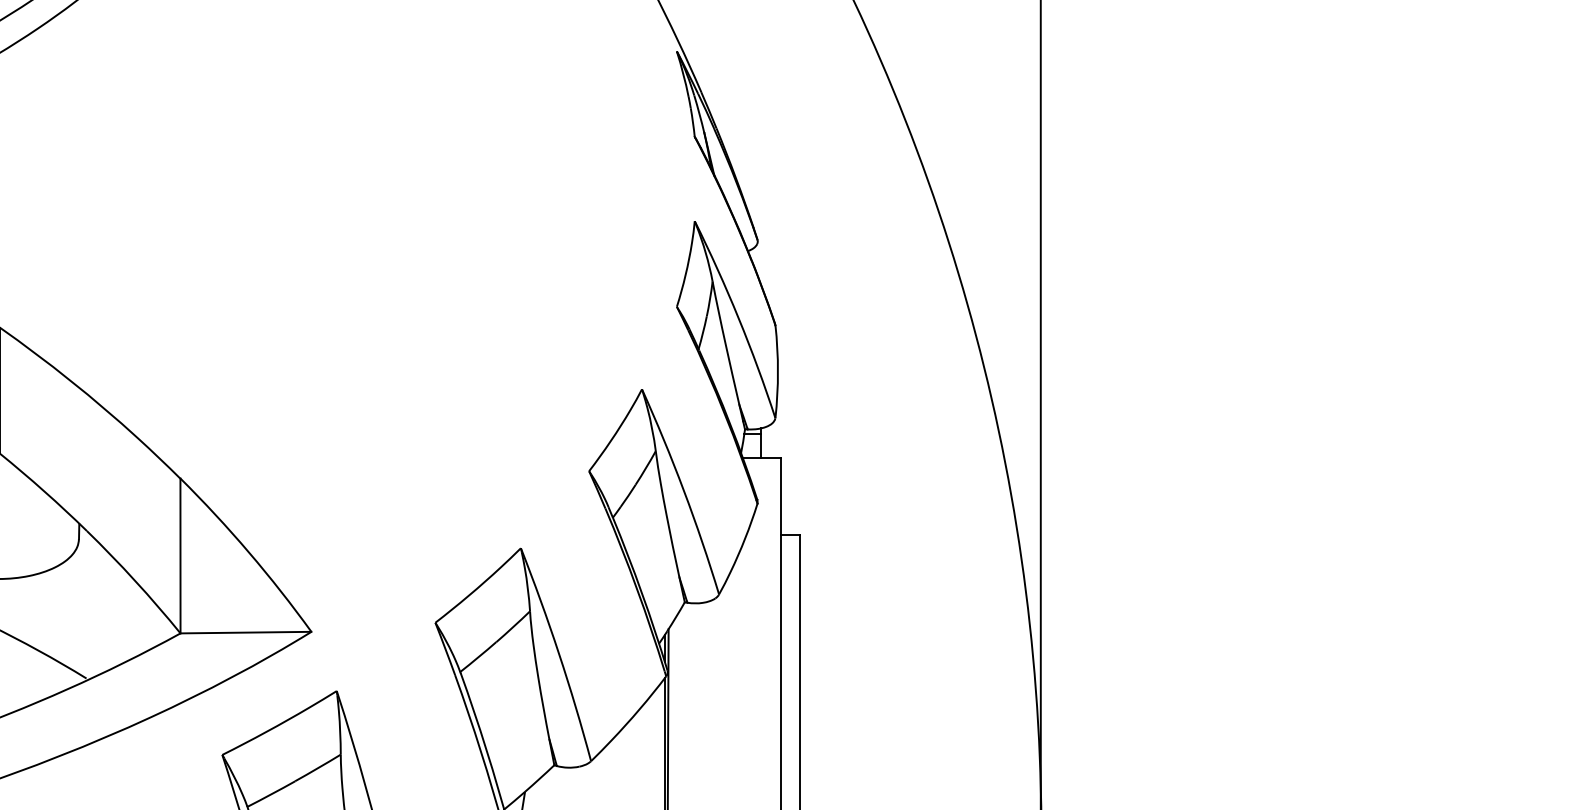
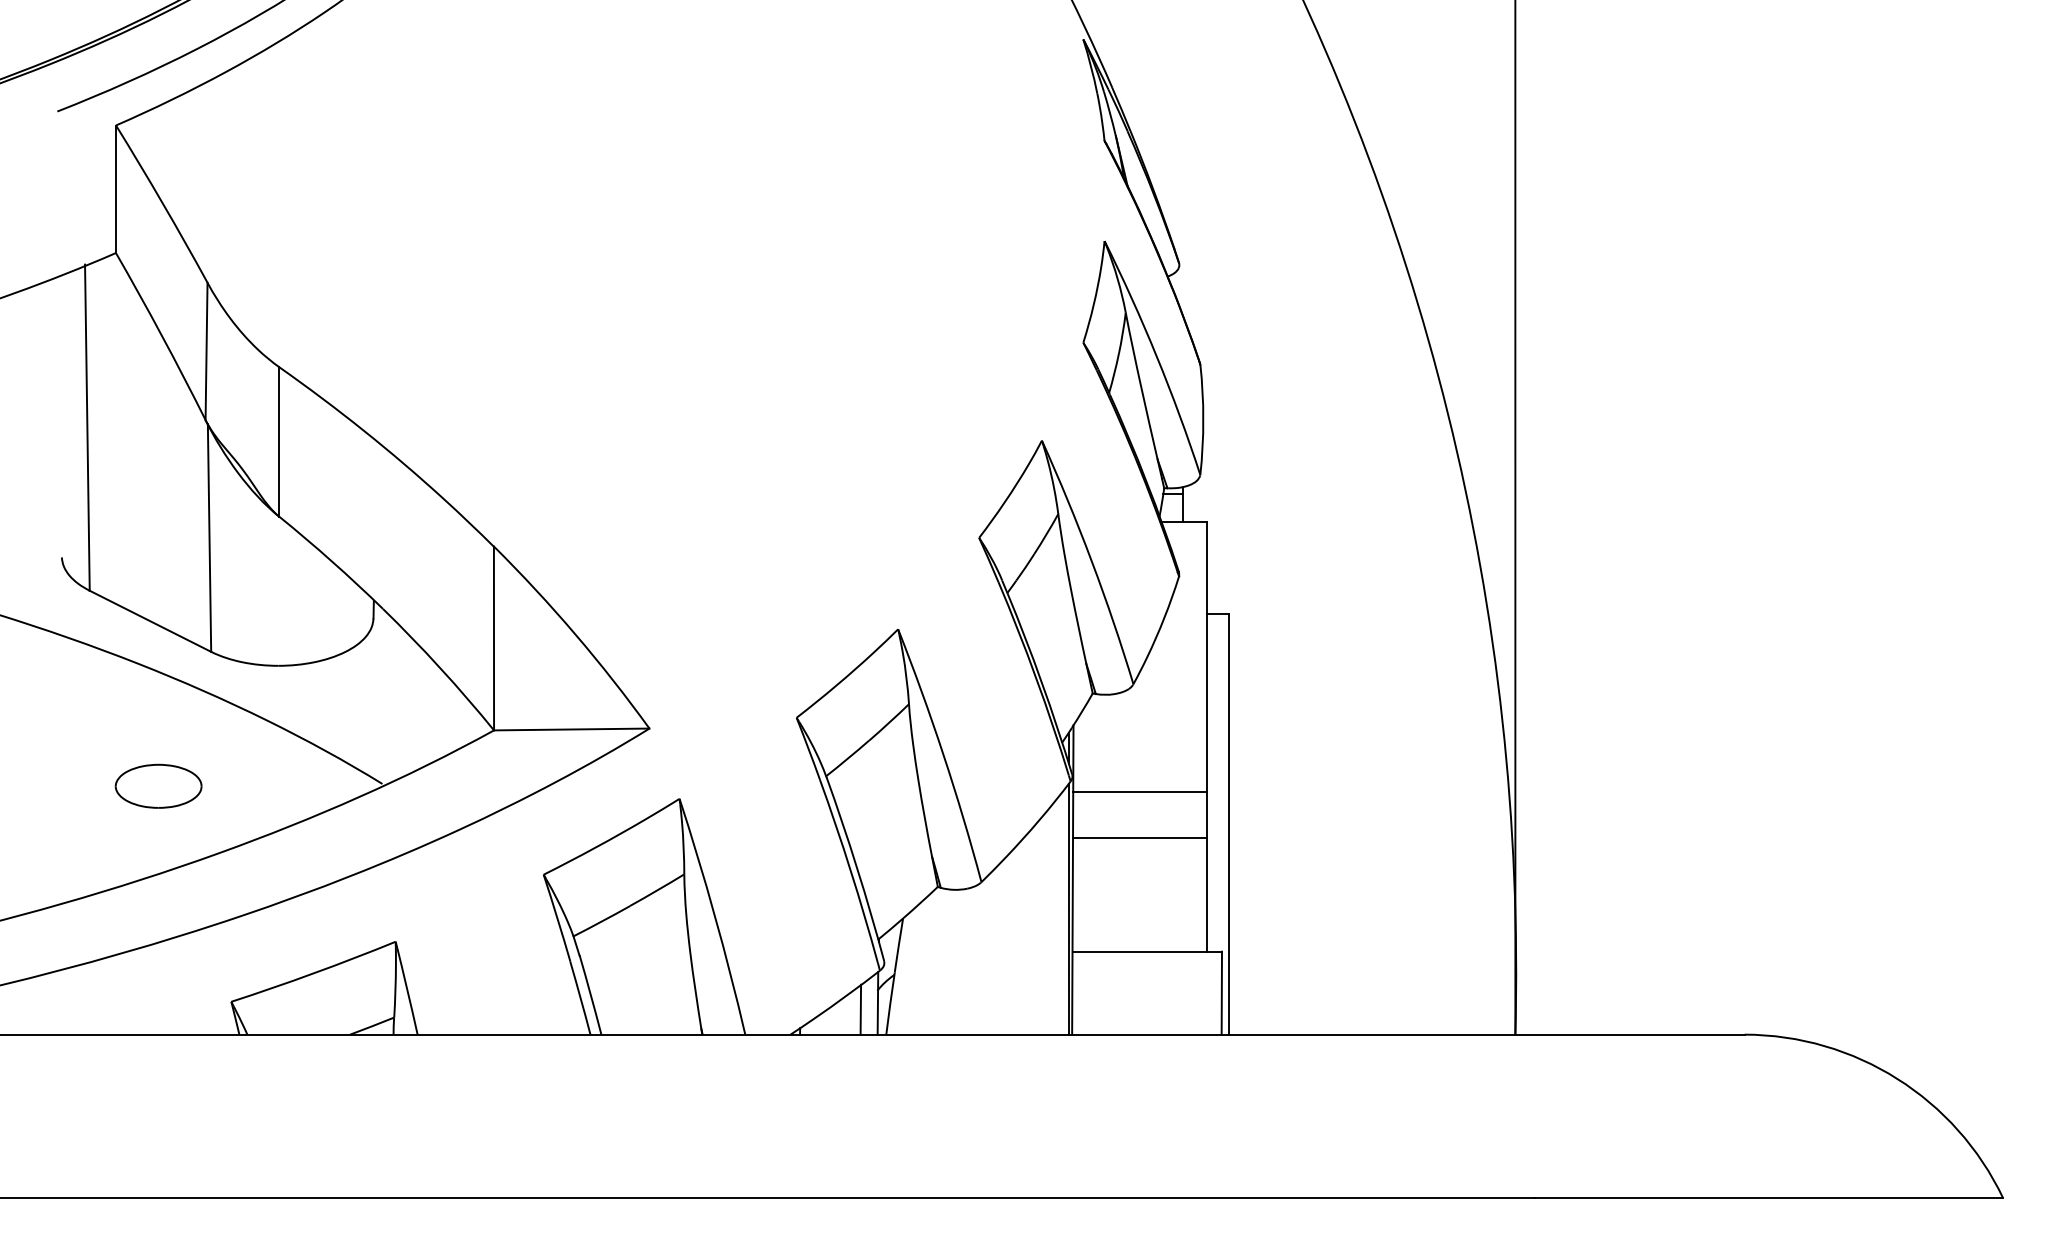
line: (724, 684) -> (1139, 791), added
line: (724, 723) -> (1139, 837), added

